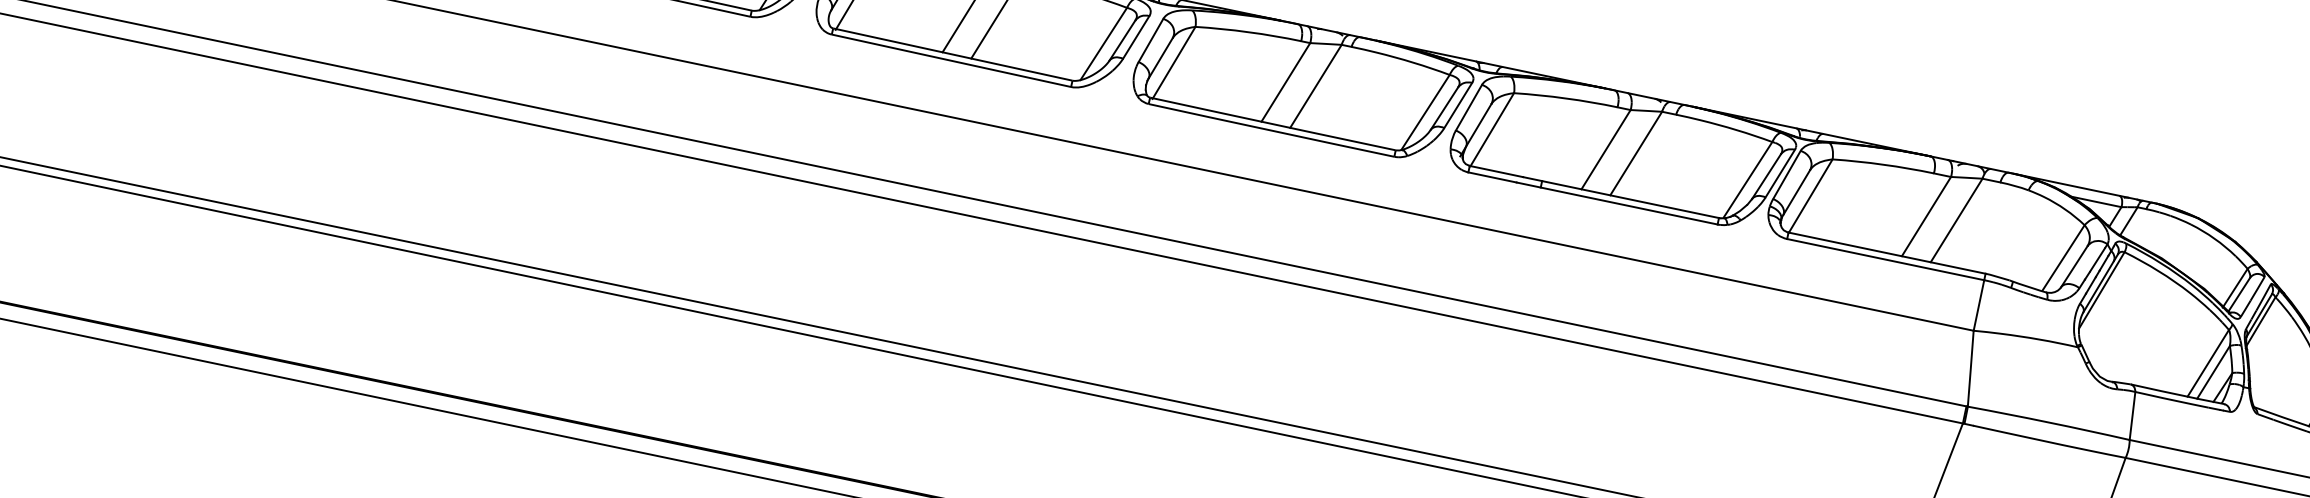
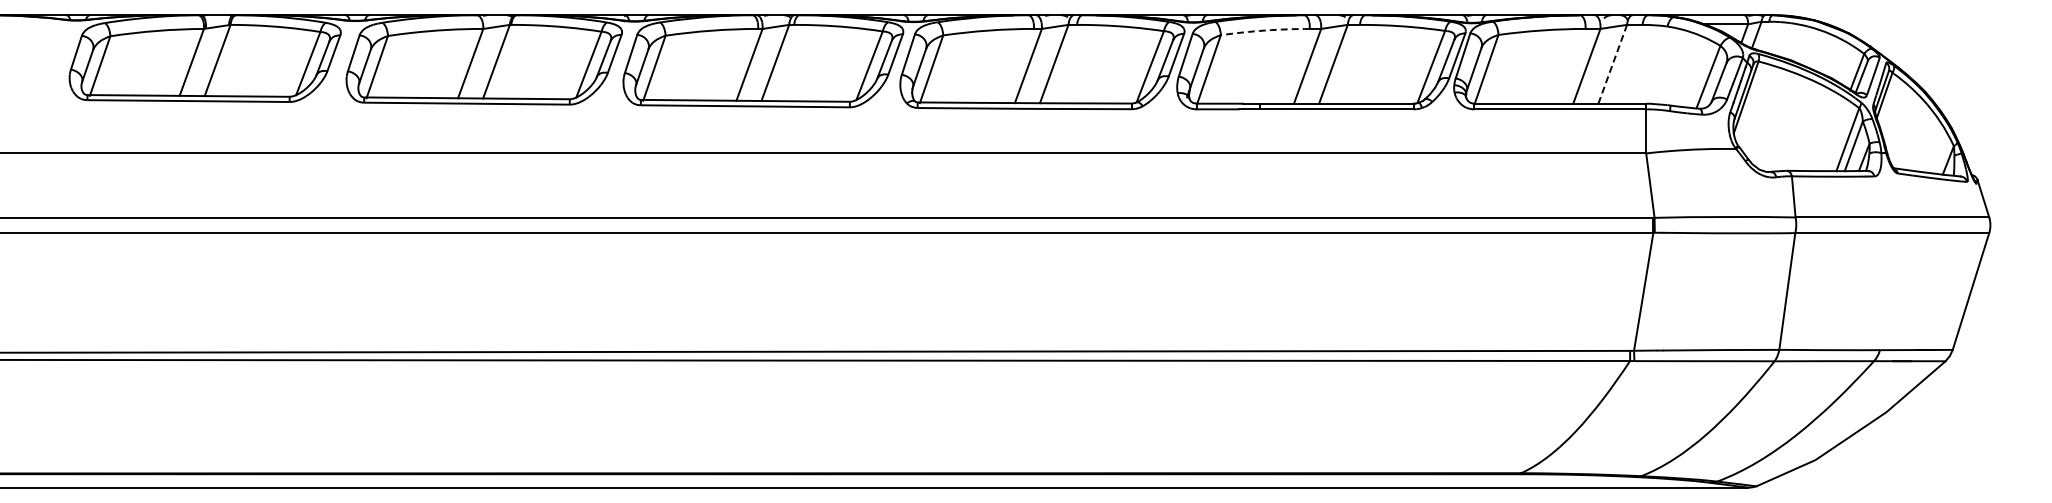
arc: (1566, 98) -> (1265, 30), solid -> dashed
line: (1956, 220) -> (1612, 64), solid -> dashed

